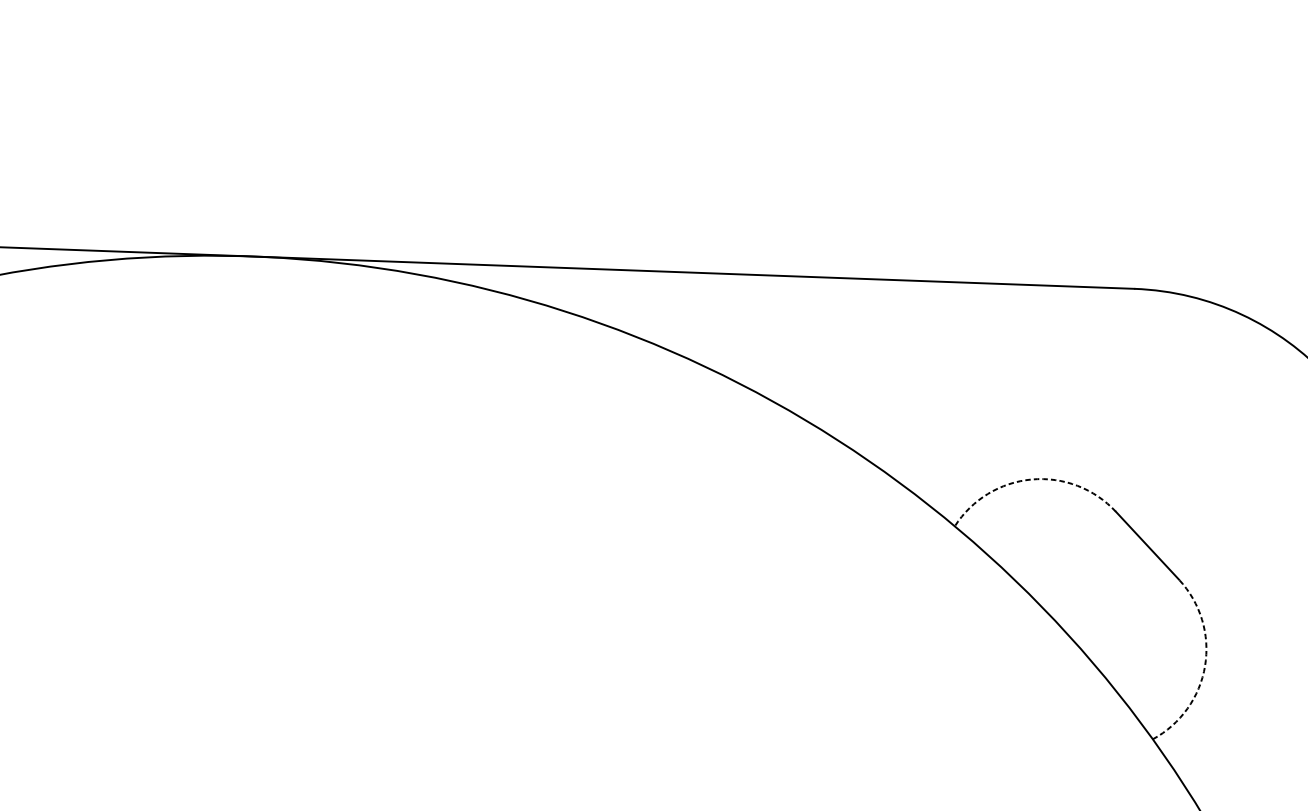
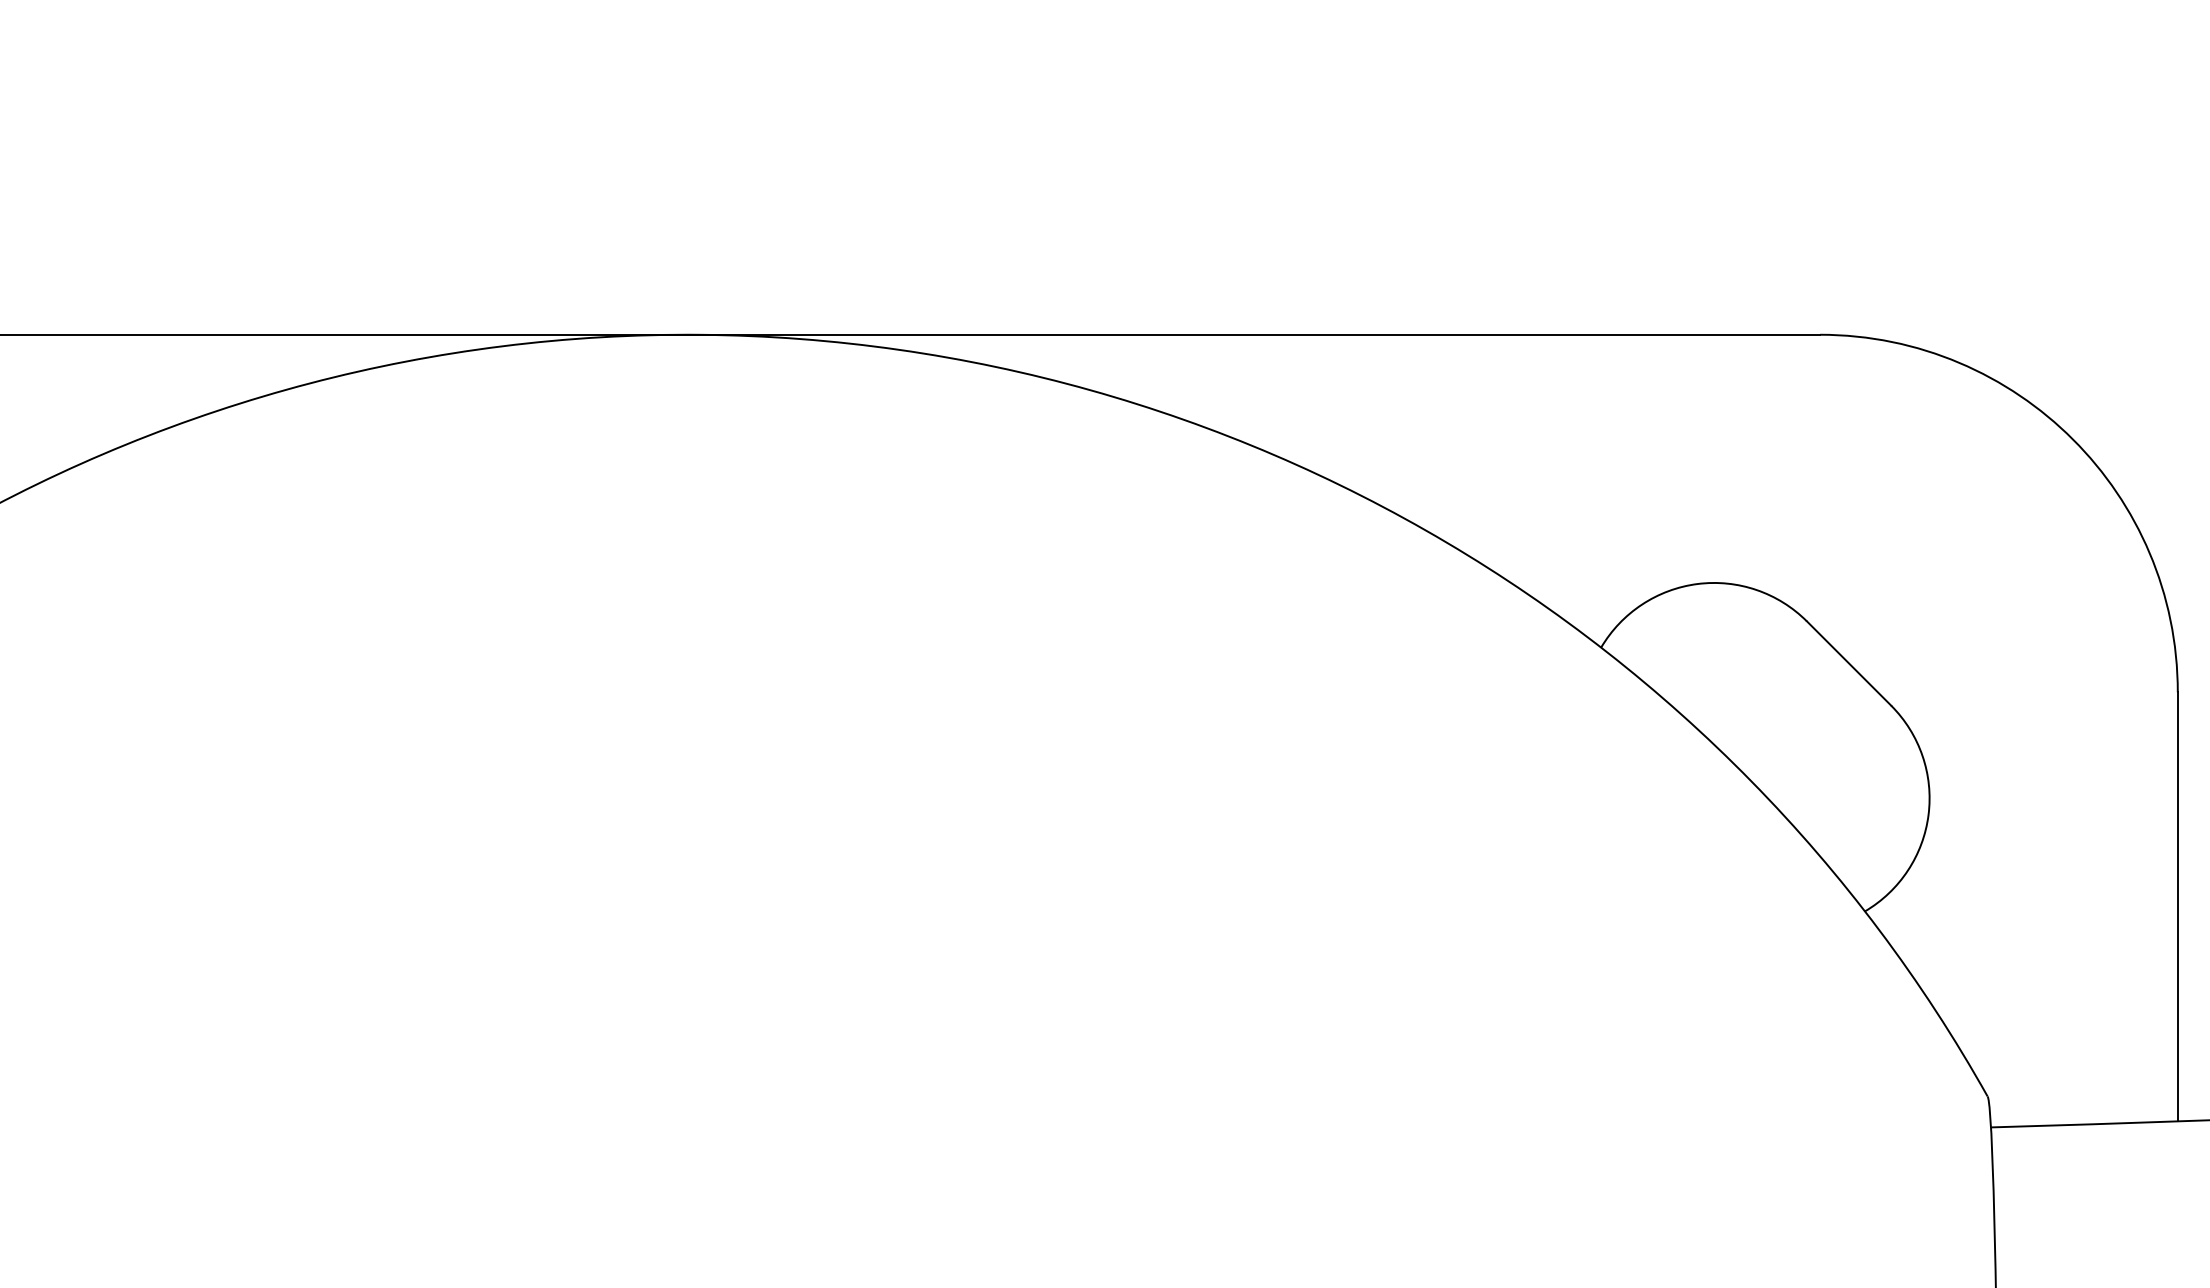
arc: (1031, 479) -> (1697, 584), dashed -> solid
arc: (1205, 665) -> (1928, 814), dashed -> solid

